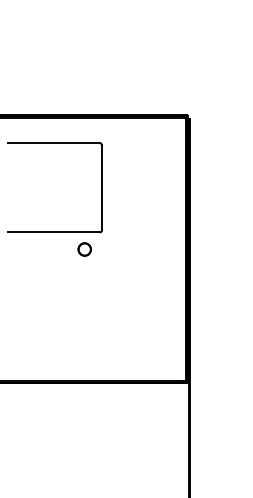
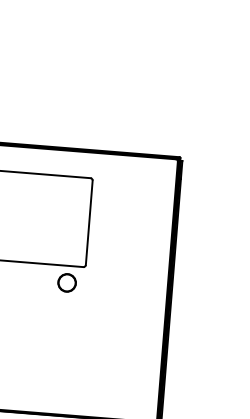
circle: (84, 249) -> (66, 282), size x1.4

